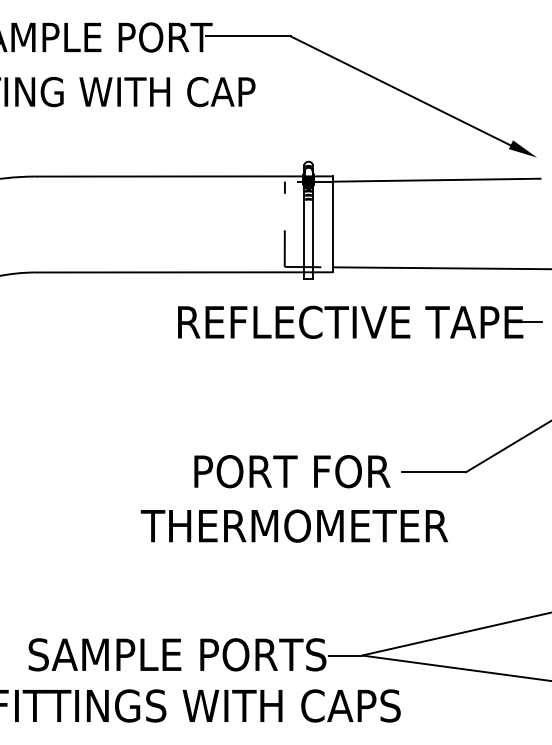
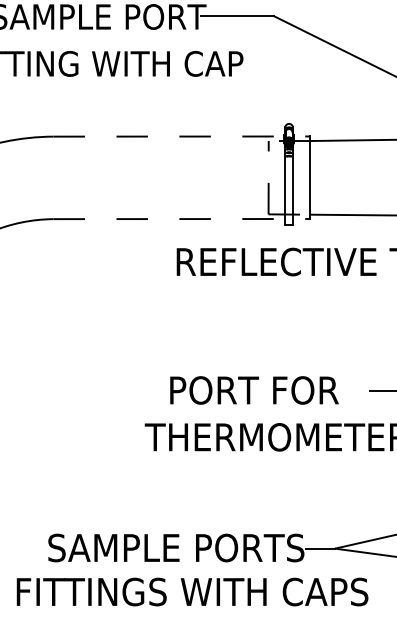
line: (184, 176) -> (182, 136), solid -> dashed
line: (184, 272) -> (182, 219), solid -> dashed
text: (292, 471) -> (254, 390), moved

